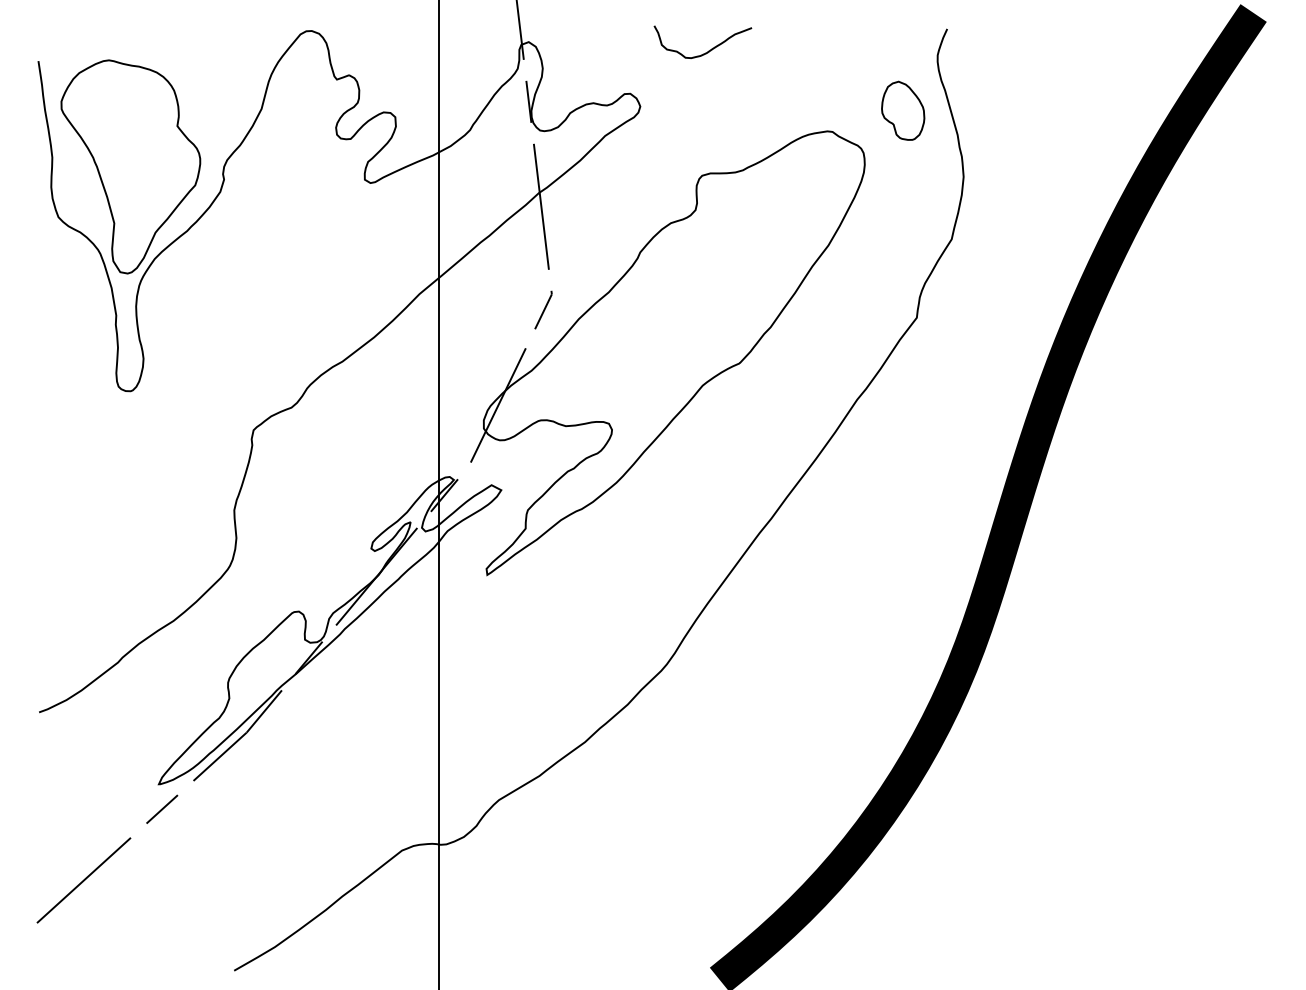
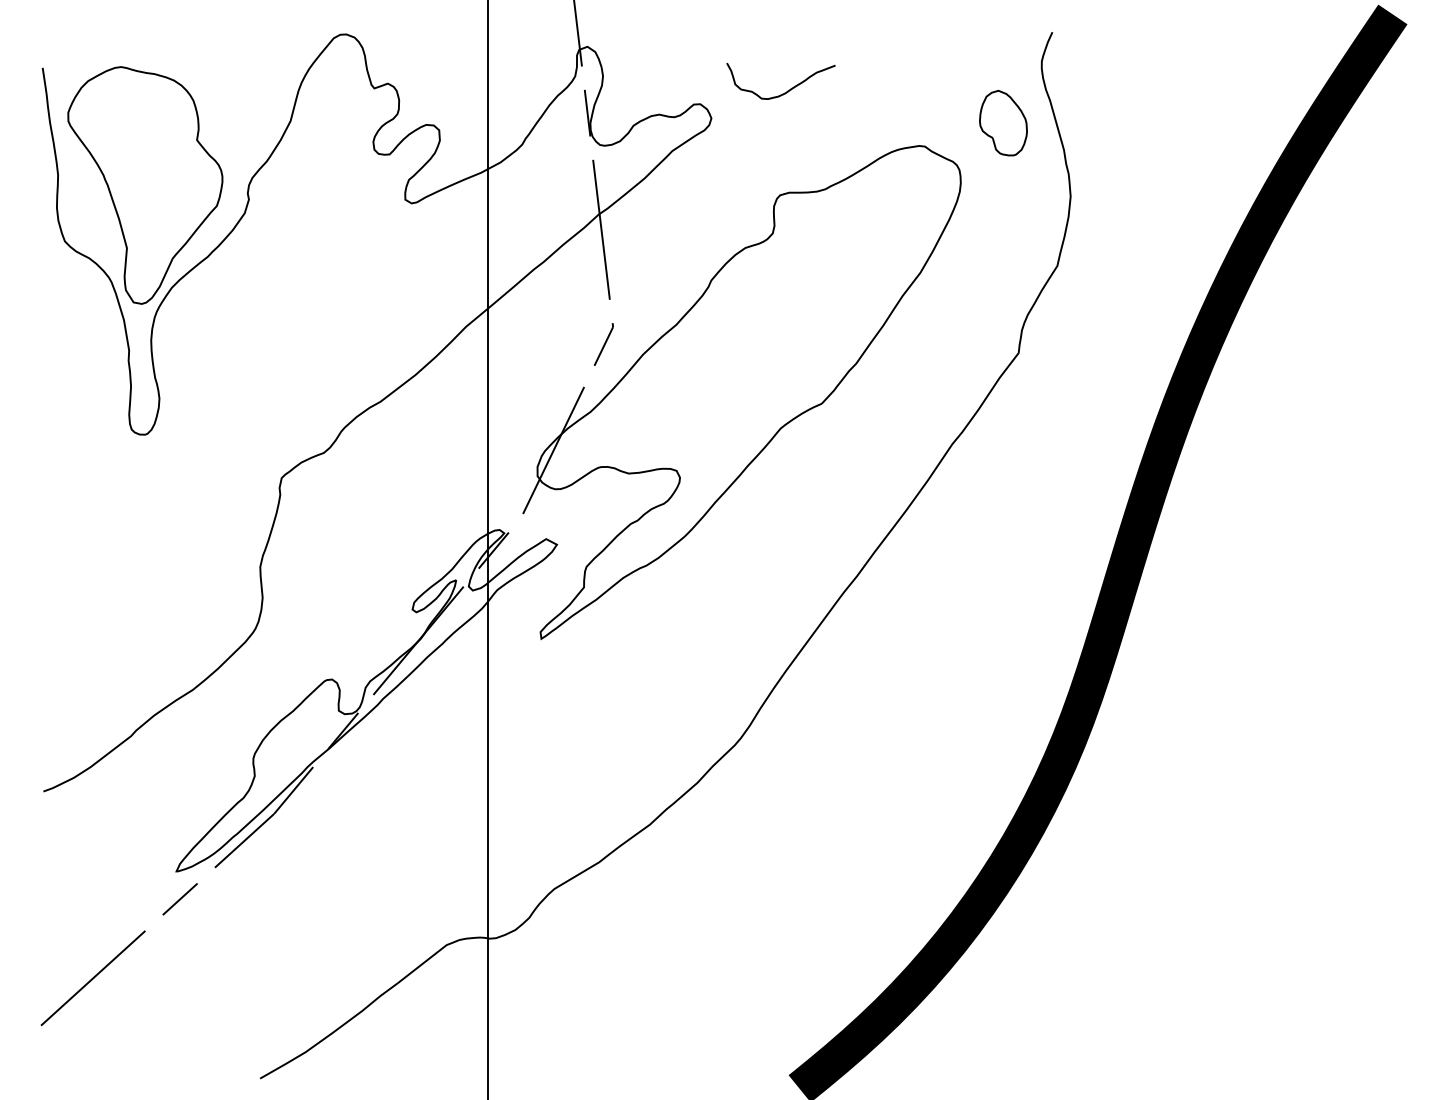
curve: (708, 50) -> (787, 90), moved

